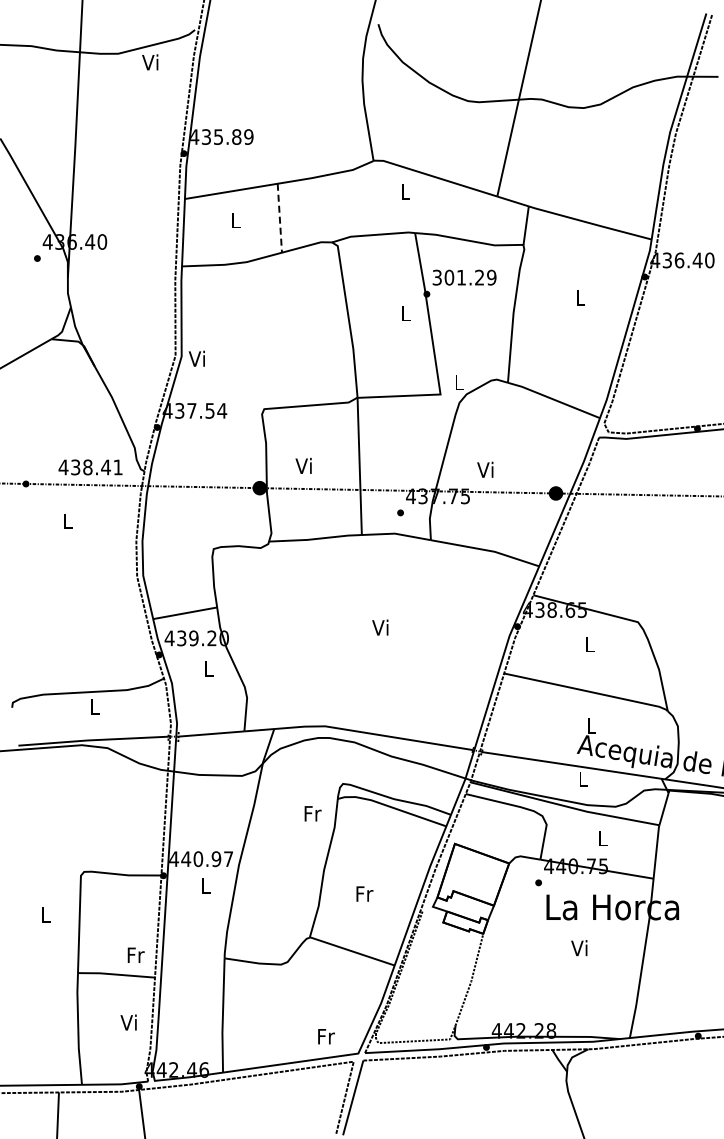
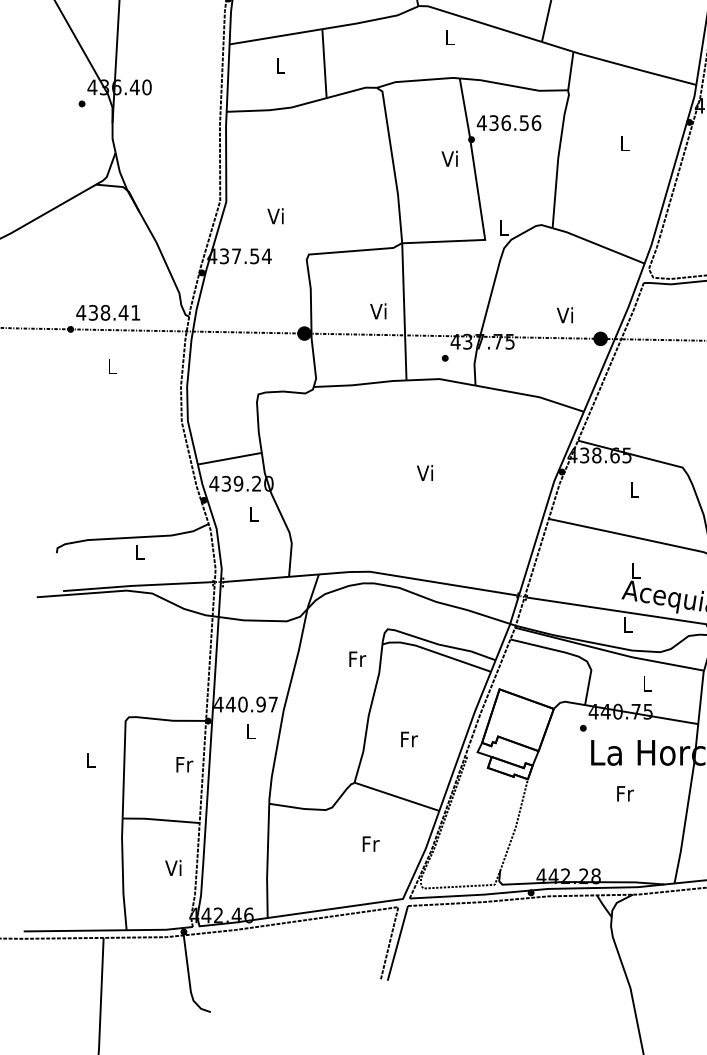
line: (279, 218) -> (324, 63), dashed -> solid
text: (464, 277) -> (509, 122), 301.29 -> 436.56
text: (405, 313) -> (450, 158), L -> Vi
text: (196, 358) -> (275, 215), moved
text: (303, 465) -> (378, 310), moved
text: (90, 467) -> (108, 312), moved
text: (485, 469) -> (565, 314), moved
text: (580, 948) -> (625, 793), Vi -> Fr
text: (135, 954) -> (184, 763), moved
text: (326, 1036) -> (371, 843), moved

